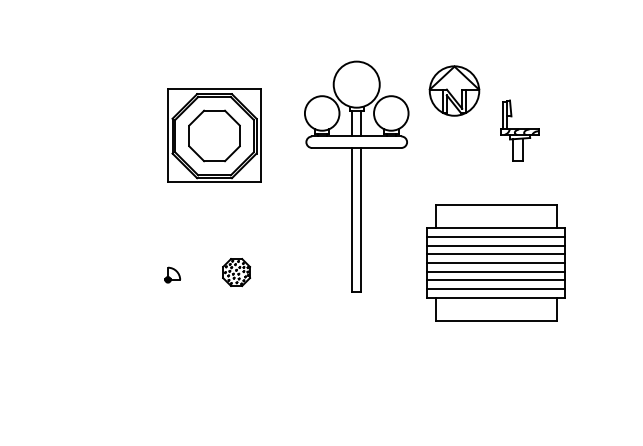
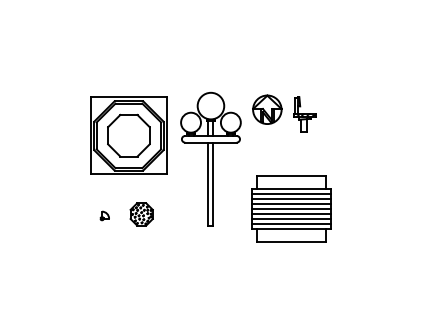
part: (518, 130) -> (304, 114), moved
part: (213, 135) -> (128, 135), size x1.43
part: (236, 272) -> (141, 214), size x1.43

